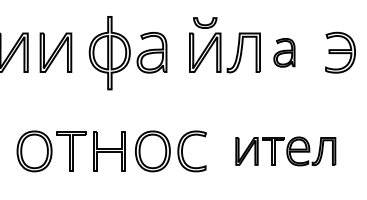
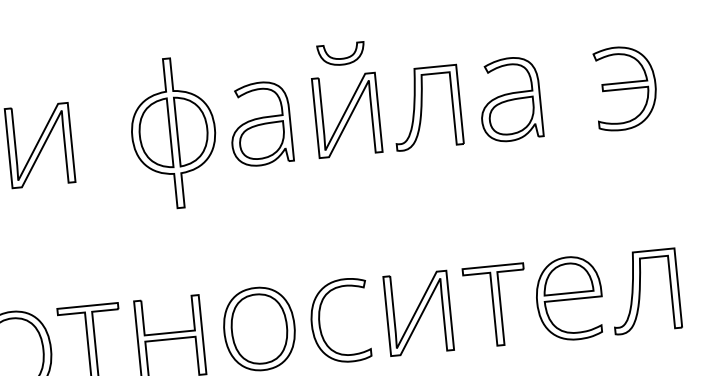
part: (284, 52) -> (510, 98), size x1.43
part: (127, 53) -> (210, 130), moved
part: (285, 151) -> (532, 302), size x1.43

